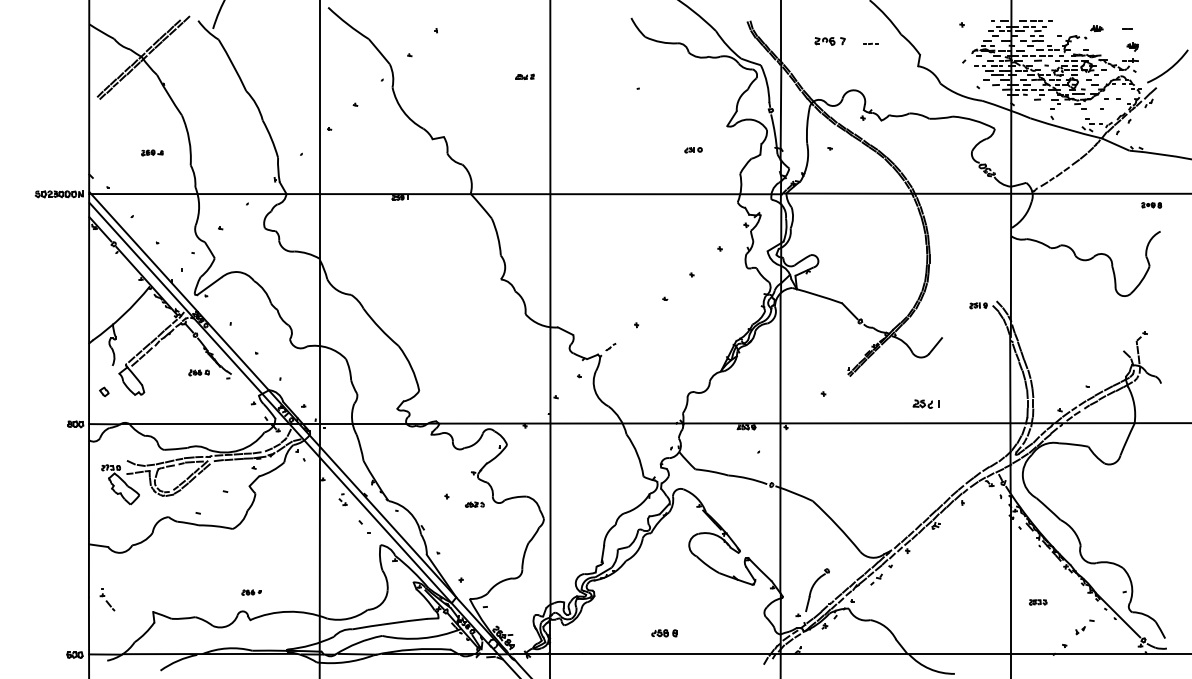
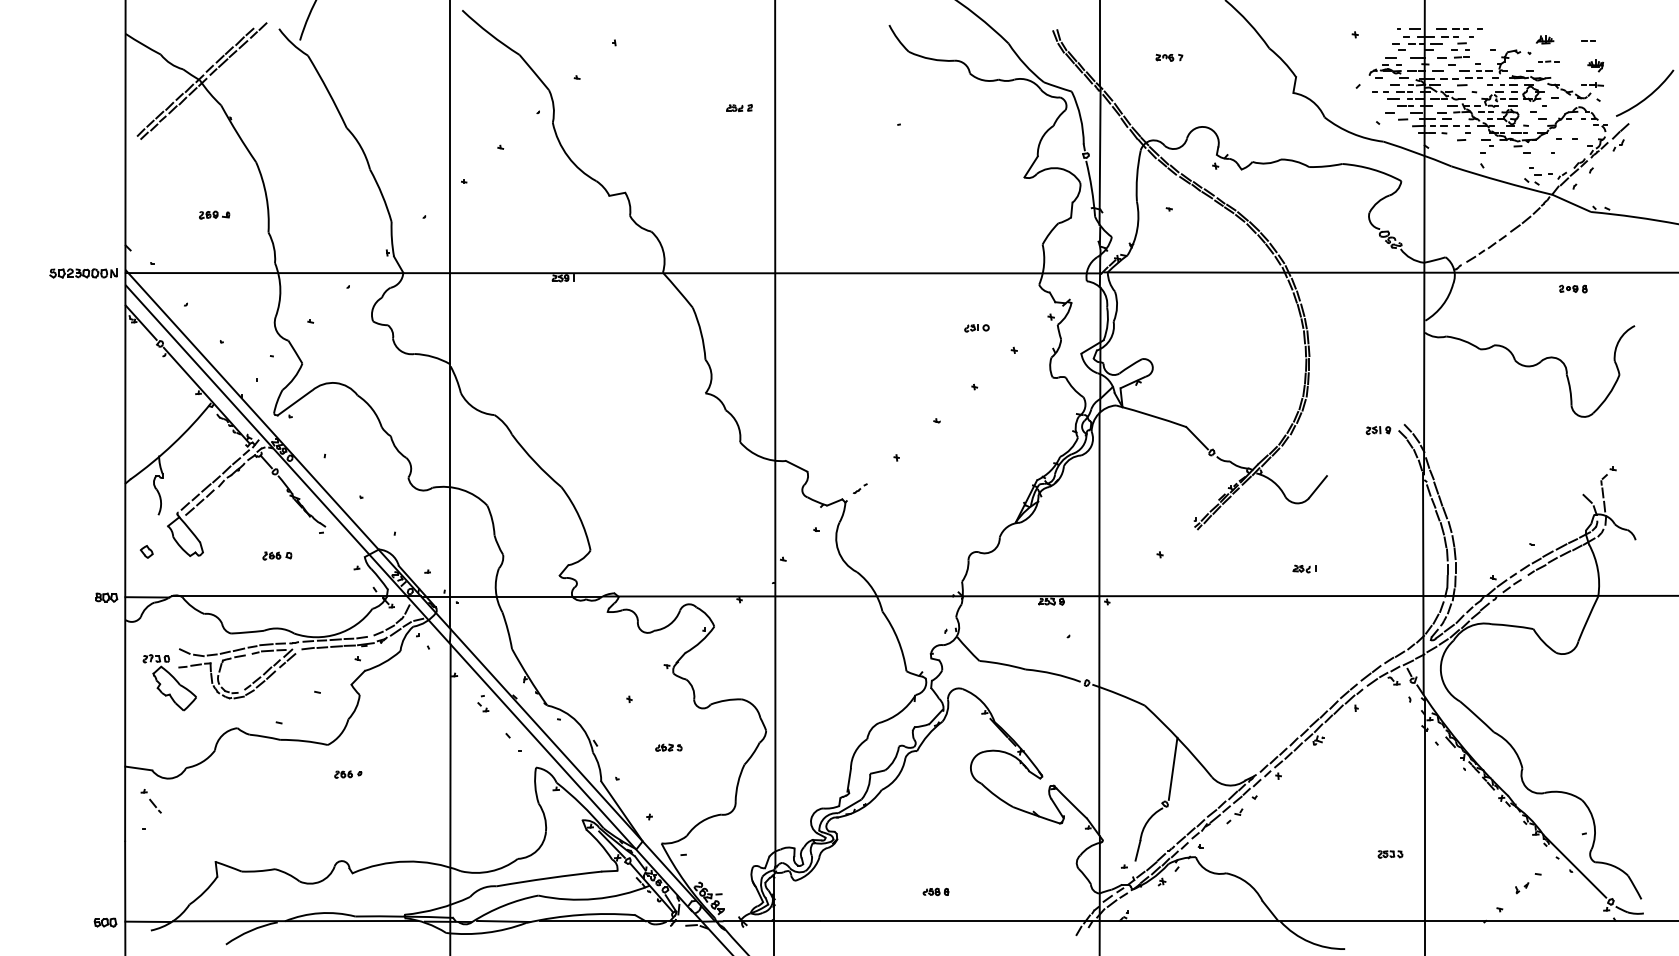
part: (830, 41) -> (1169, 57), size x0.62
line: (870, 43) -> (1548, 61), moved
part: (693, 150) -> (976, 328), moved
part: (1151, 204) -> (1573, 288), moved
part: (199, 372) -> (277, 555), moved
part: (926, 403) -> (1304, 568), size x0.62
part: (474, 504) -> (668, 747), moved
line: (832, 545) -> (1172, 768), added
part: (251, 592) -> (348, 774), moved
part: (106, 602) -> (150, 801), moved
part: (1038, 602) -> (1390, 854), moved
part: (664, 633) -> (935, 891), size x0.71

